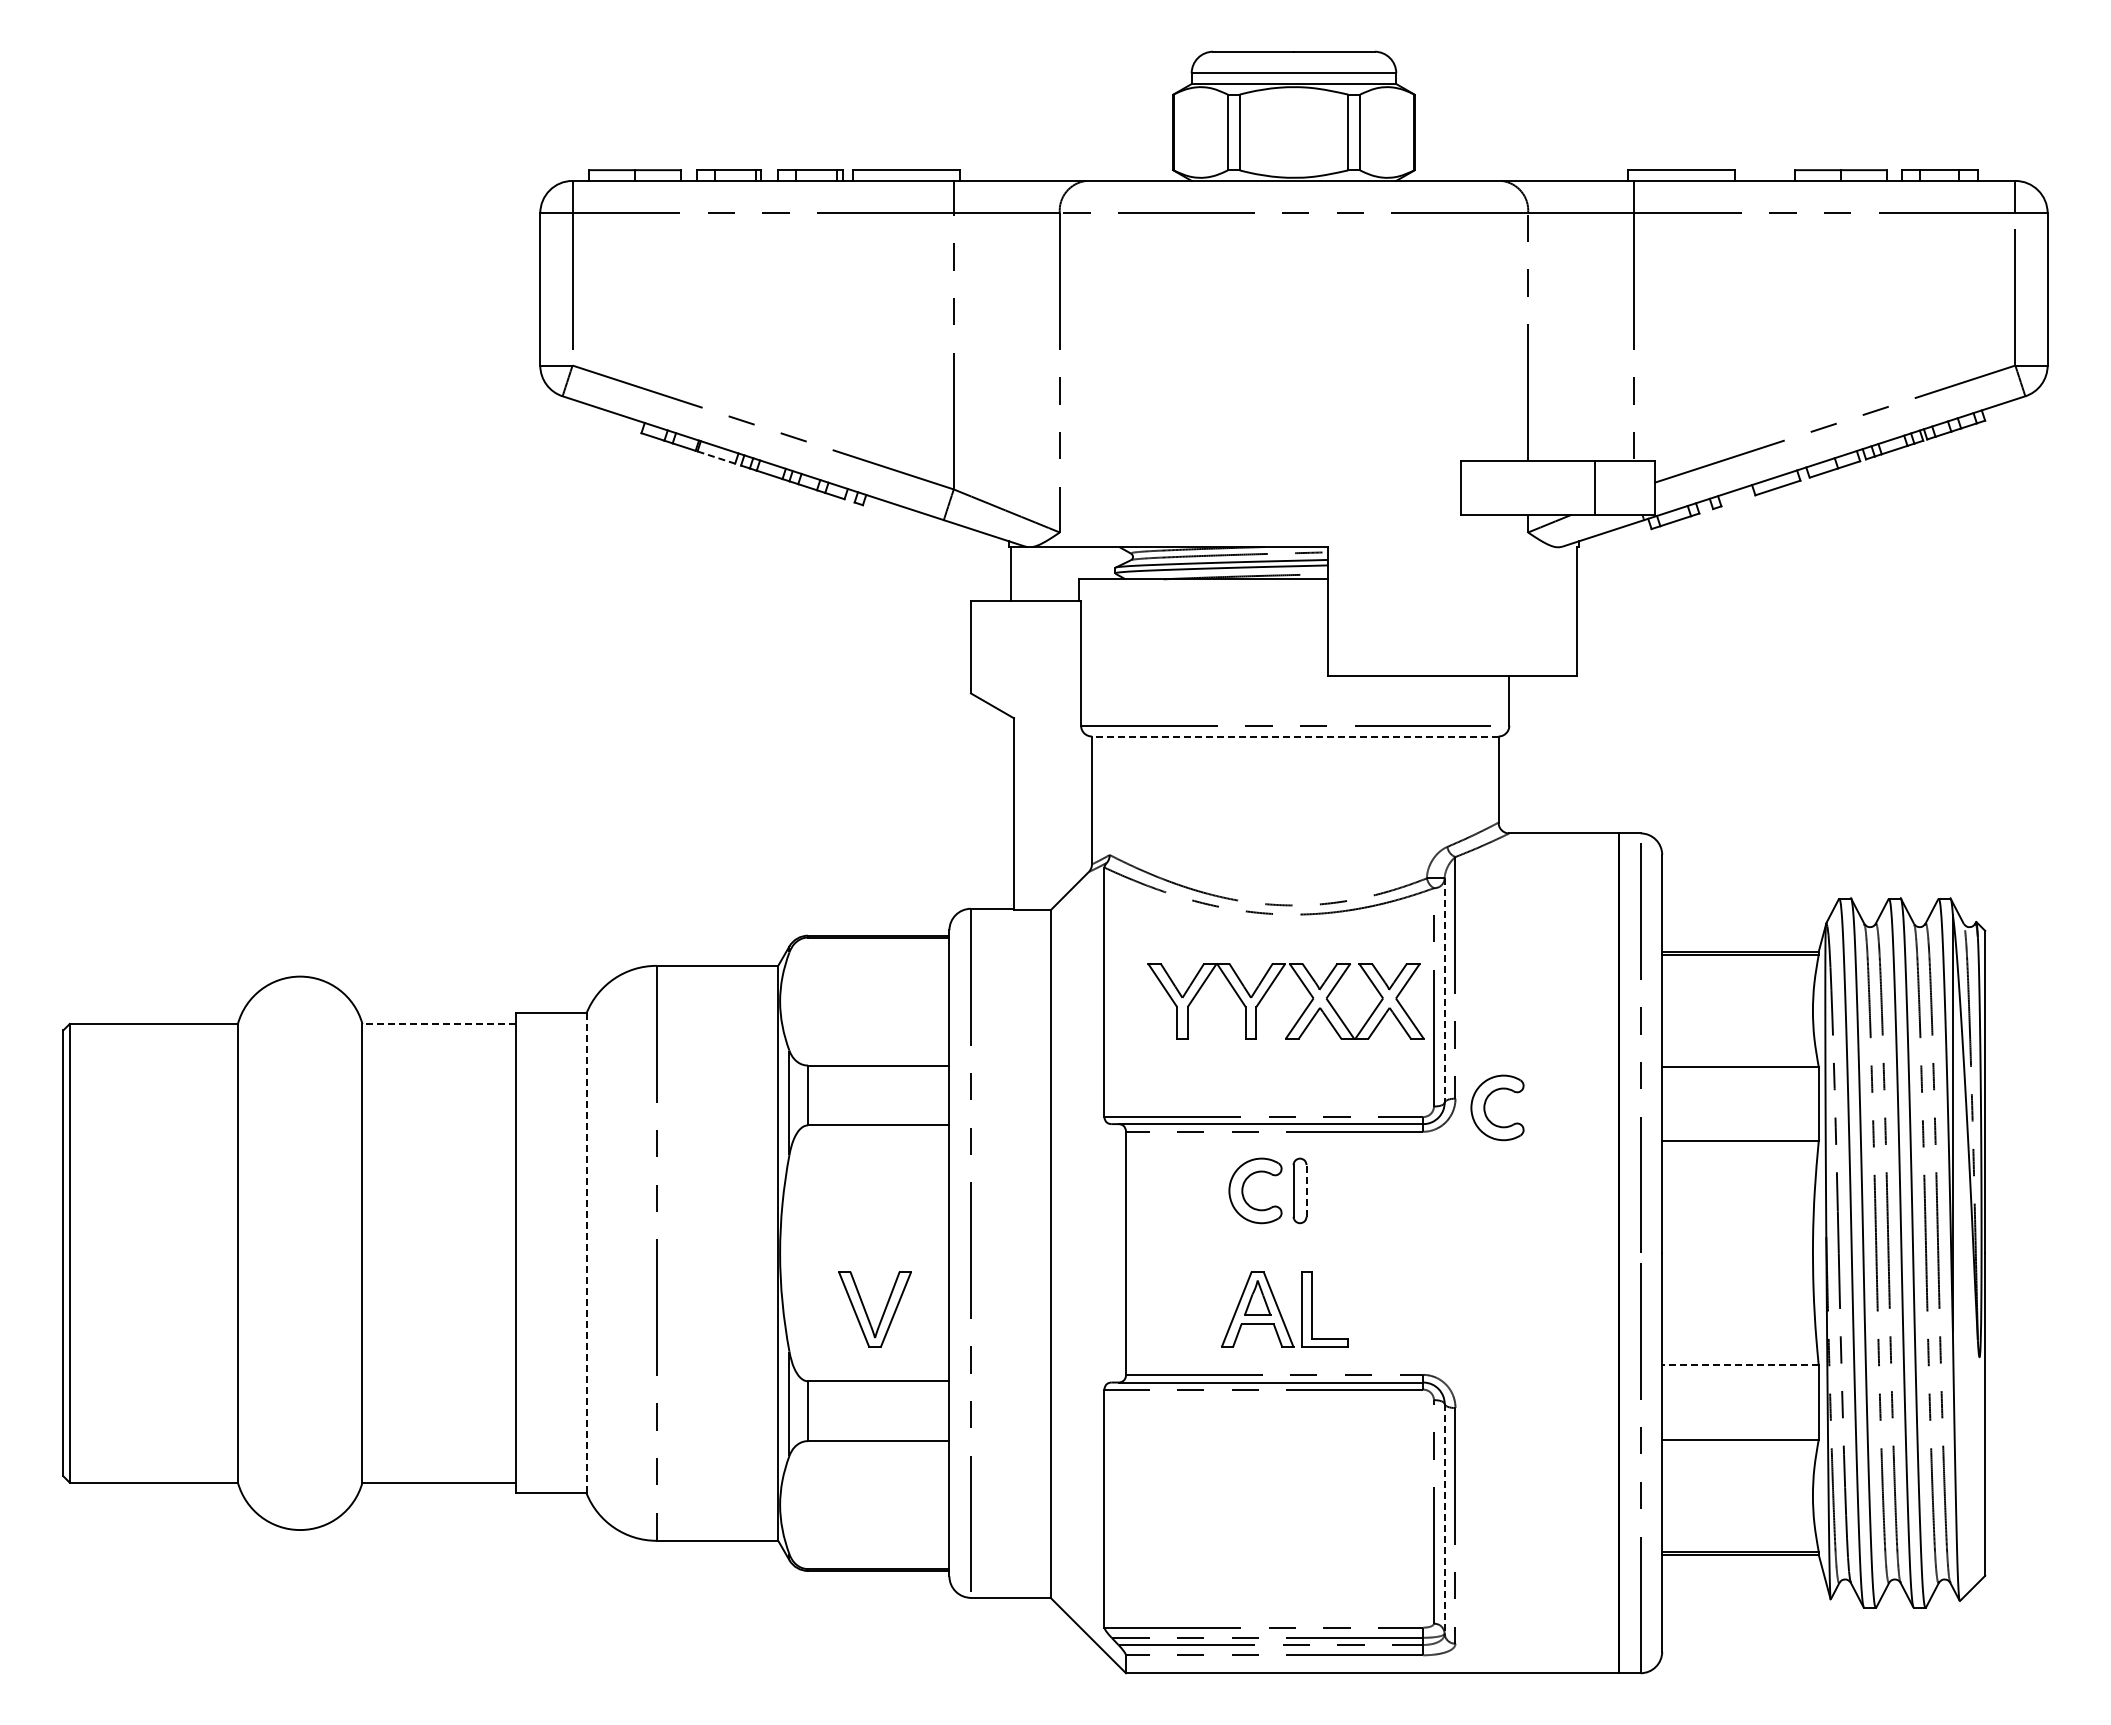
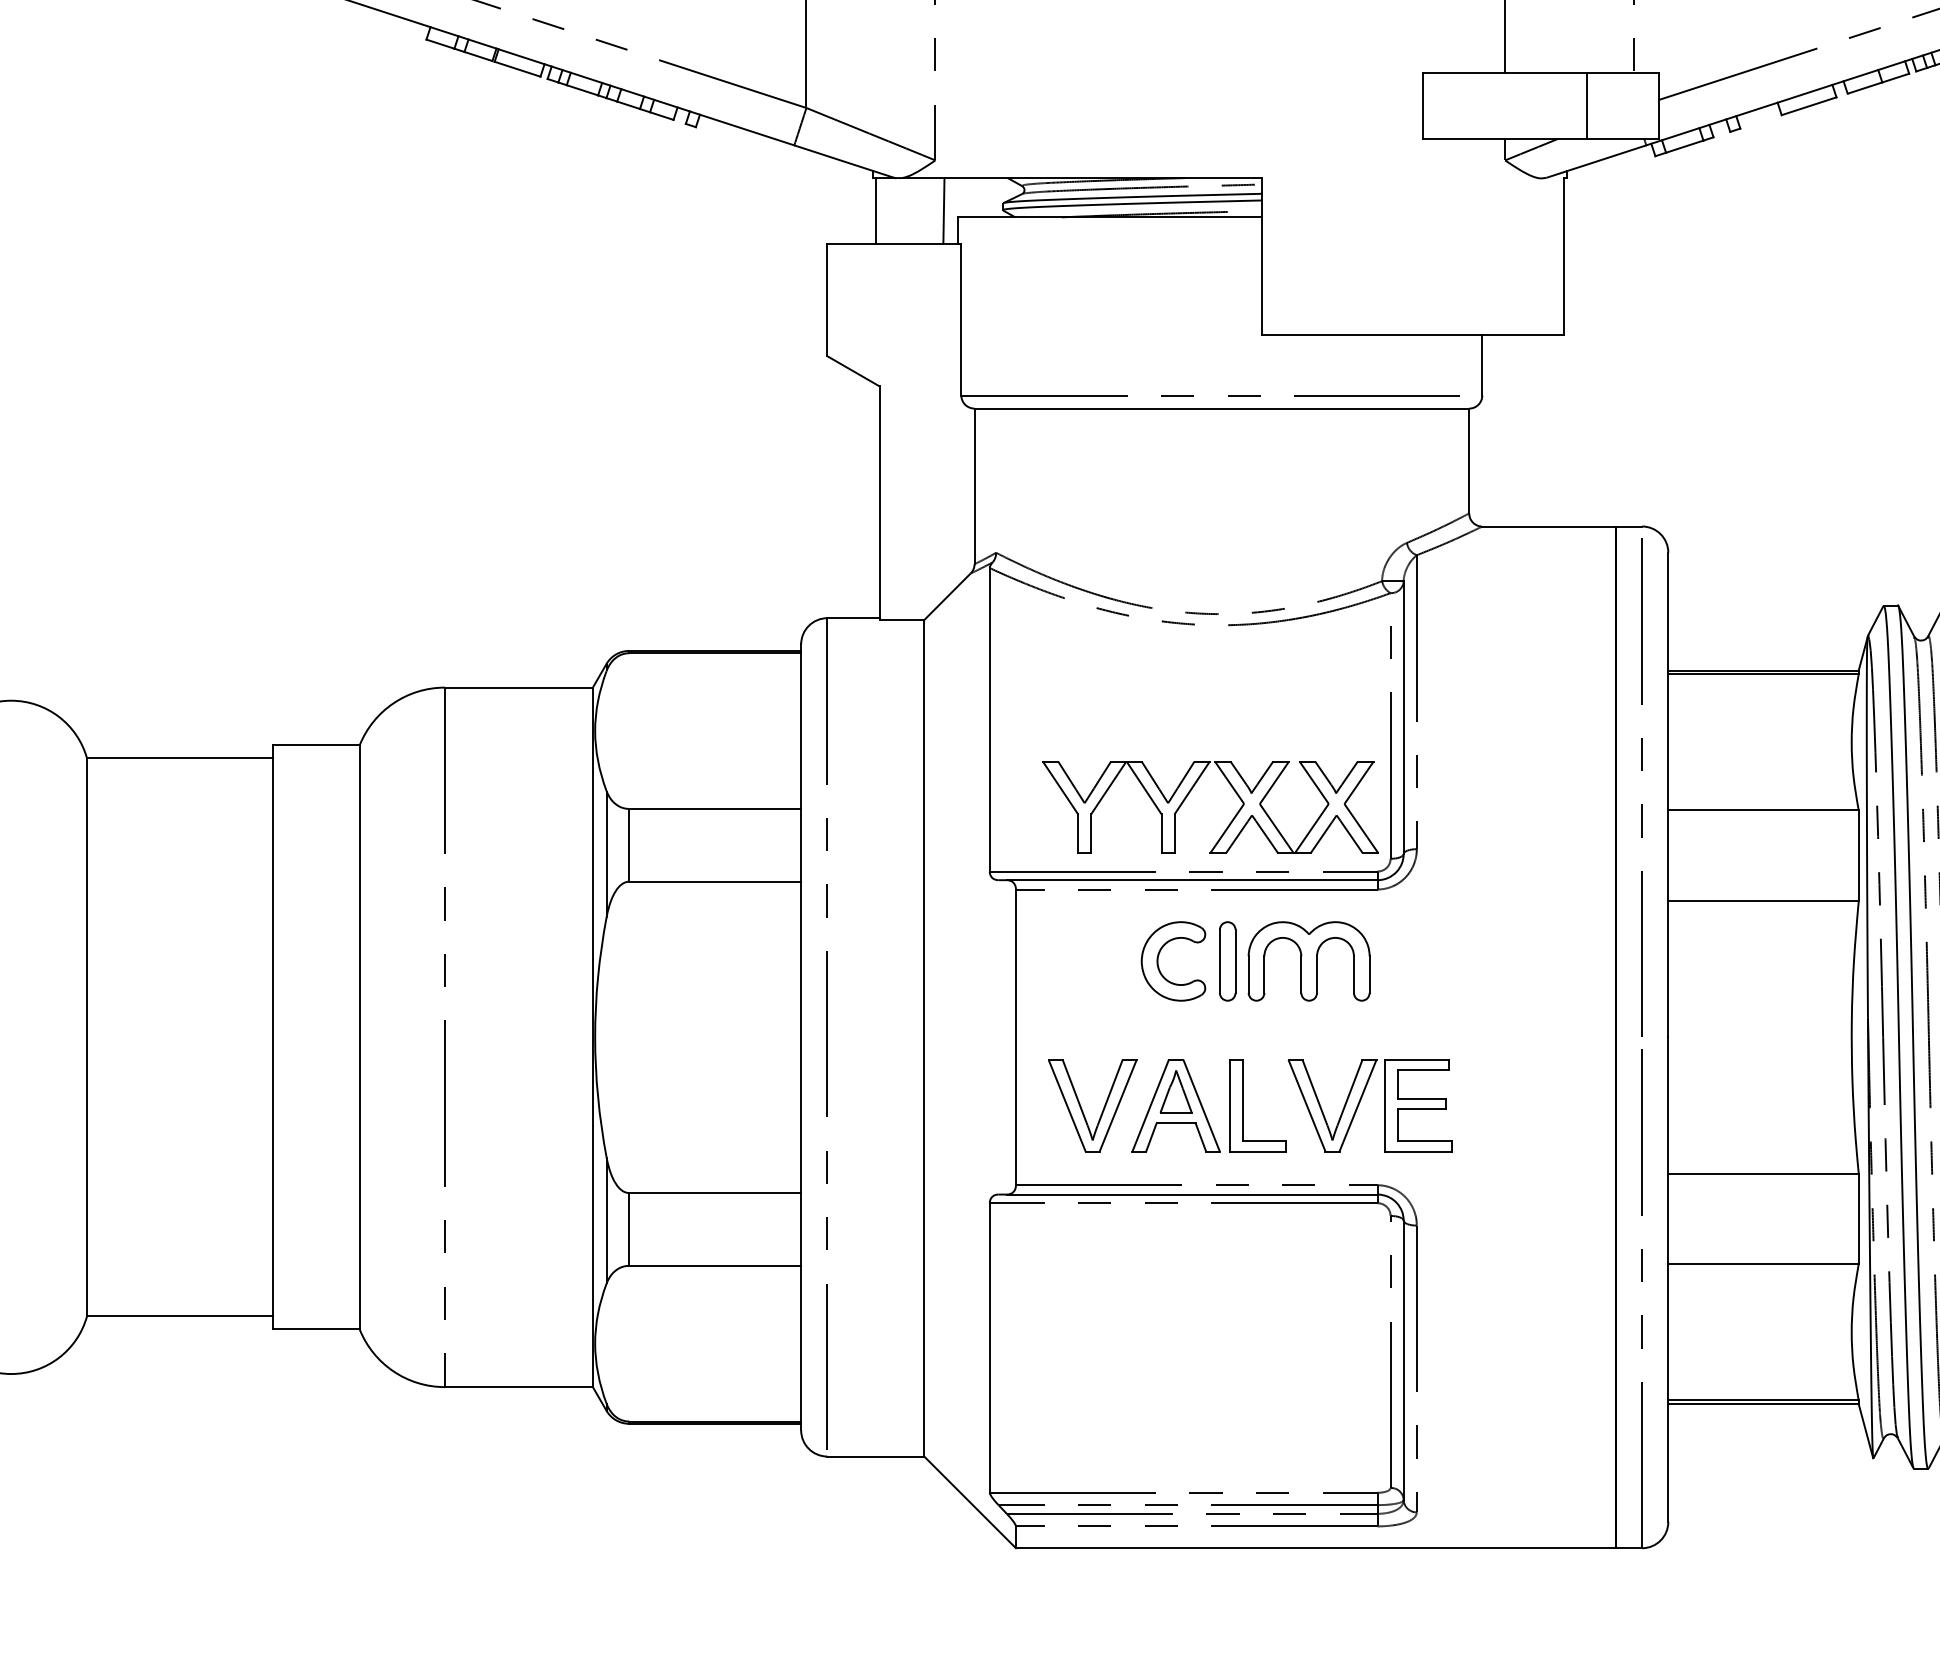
line: (716, 457) -> (517, 69), dashed -> solid
line: (1066, 573) -> (943, 210), added
line: (1294, 736) -> (1220, 408), dashed -> solid
part: (1269, 989) -> (1190, 793), moved
line: (1444, 990) -> (1403, 717), dashed -> solid
line: (439, 1023) -> (180, 757), dashed -> solid
part: (1485, 1107) -> (1453, 859), removed
line: (1306, 1190) -> (1235, 960), dashed -> solid
part: (1366, 1190) -> (1308, 960), added
line: (586, 1253) -> (359, 1037), dashed -> solid
part: (1409, 1306) -> (1360, 1102), added
part: (866, 1310) -> (1082, 1106), moved
line: (1739, 1365) -> (1762, 1173), dashed -> solid
line: (1444, 1518) -> (1403, 1359), dashed -> solid

